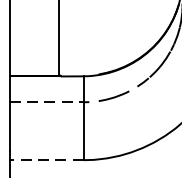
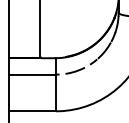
line: (48, 102) -> (33, 74), dashed -> solid
line: (46, 160) -> (32, 111), dashed -> solid

